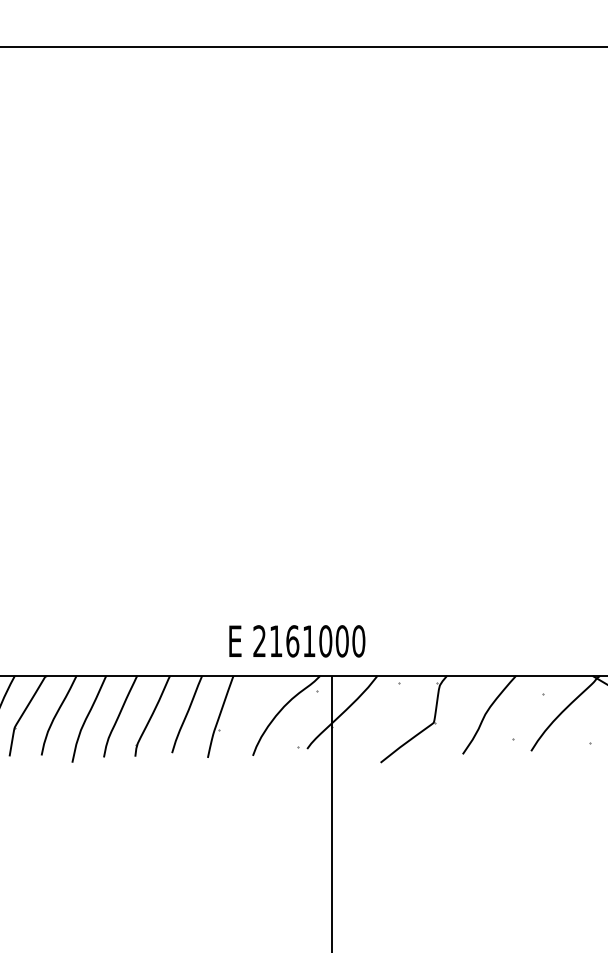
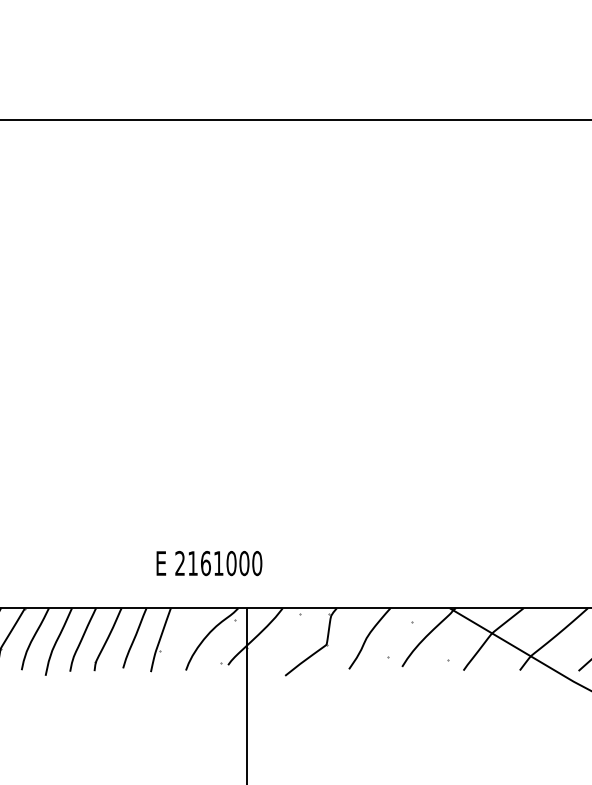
text: (297, 641) -> (209, 563), moved

